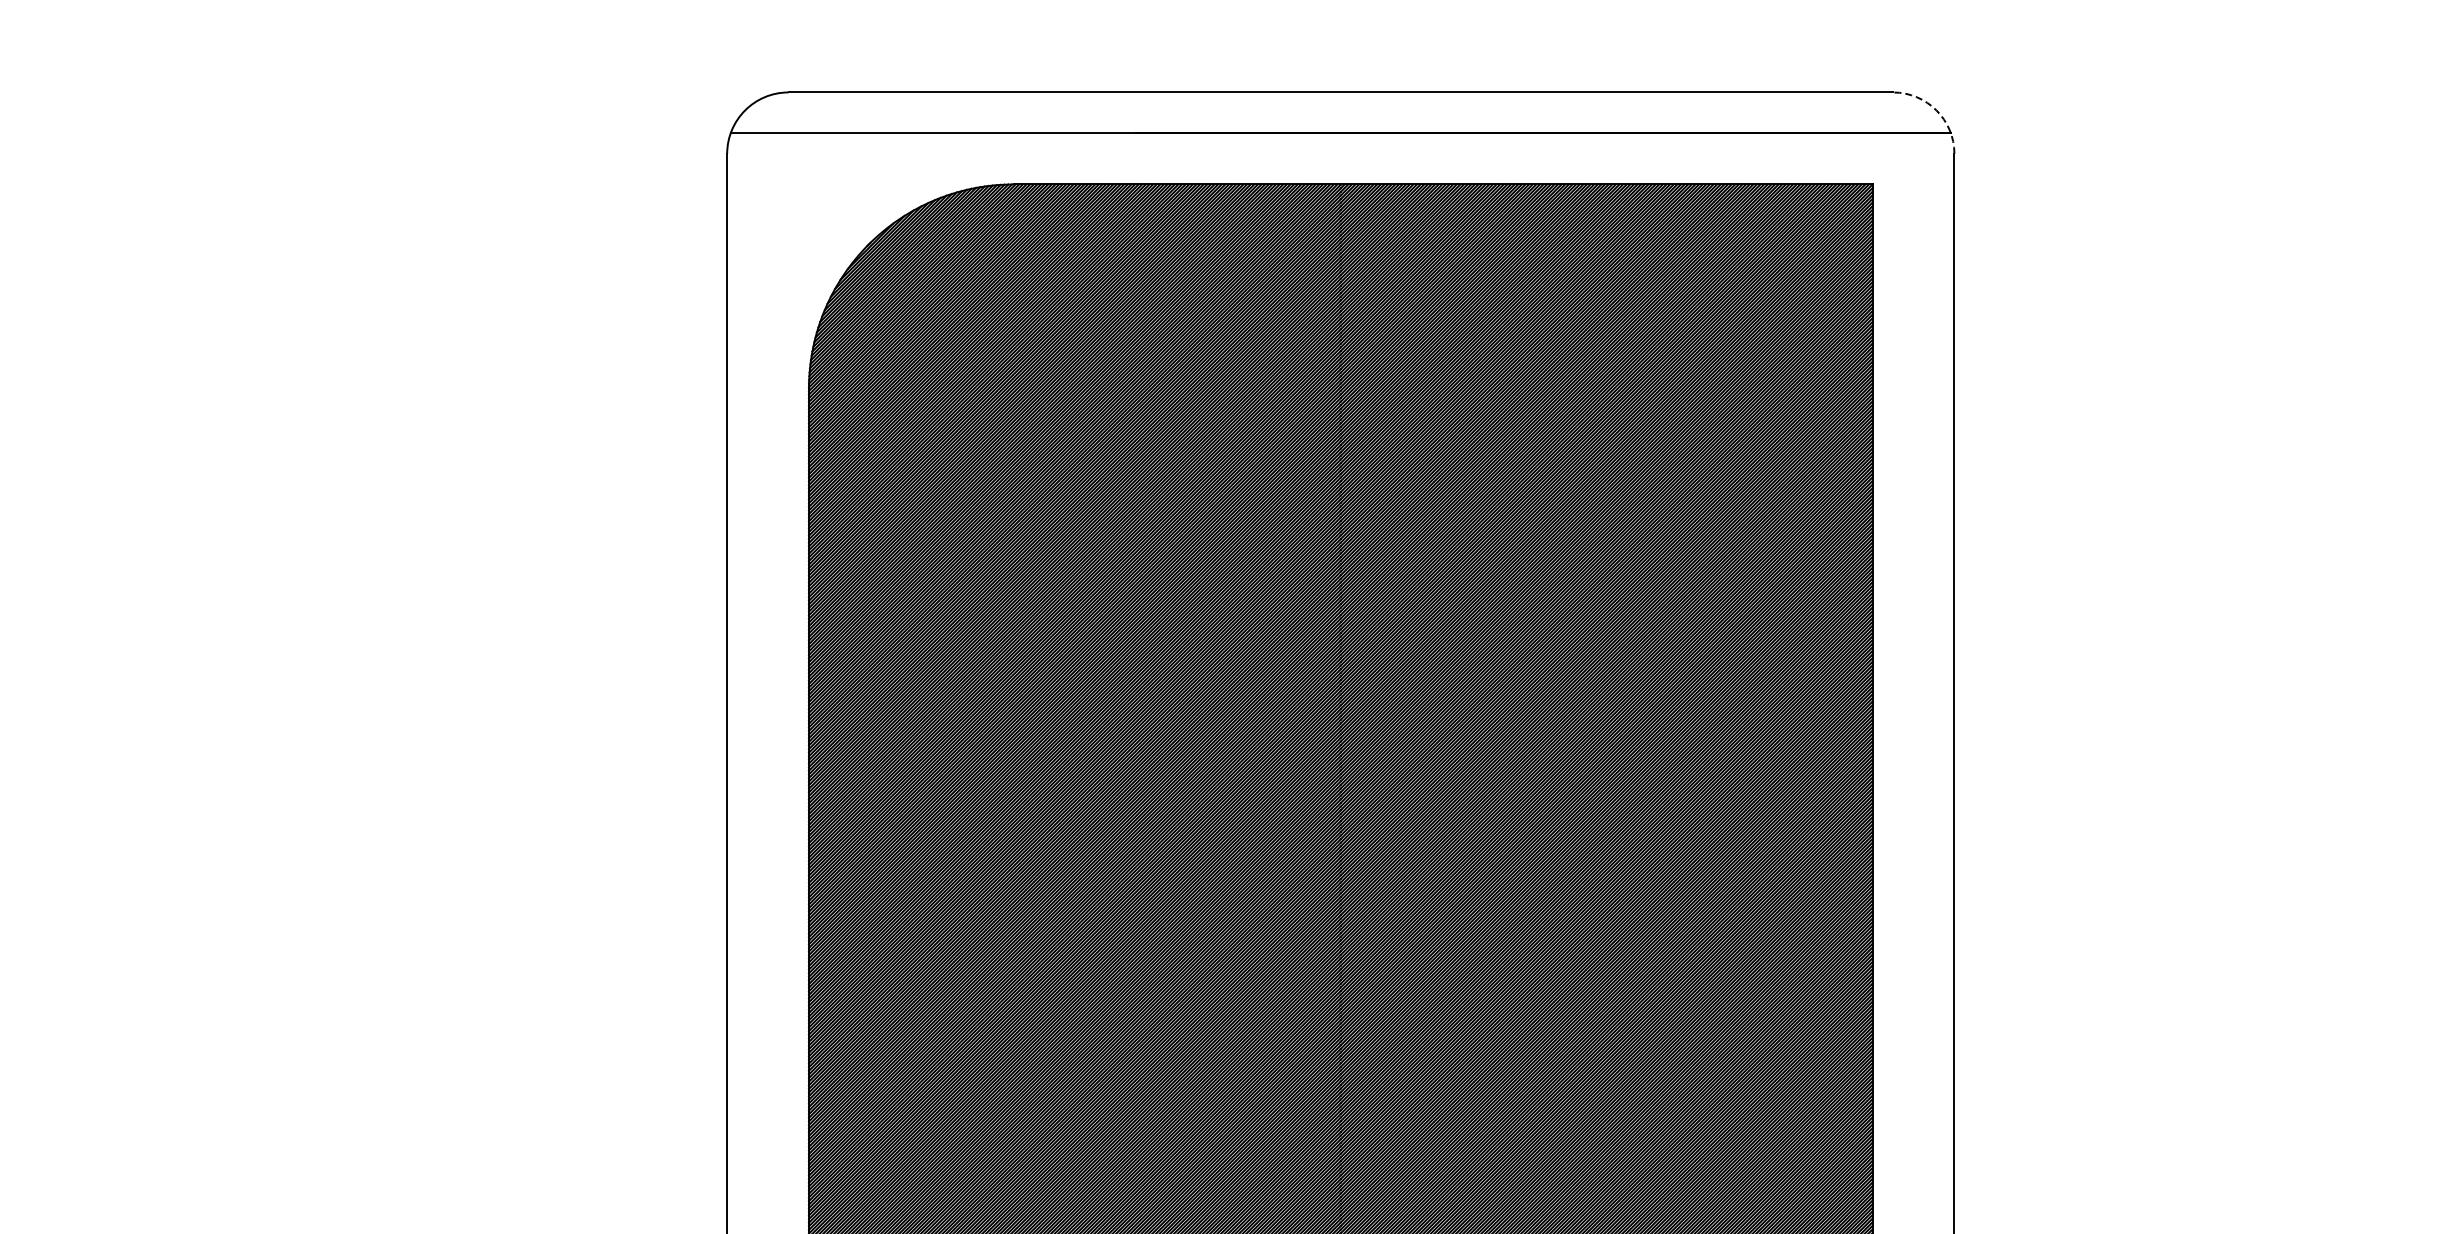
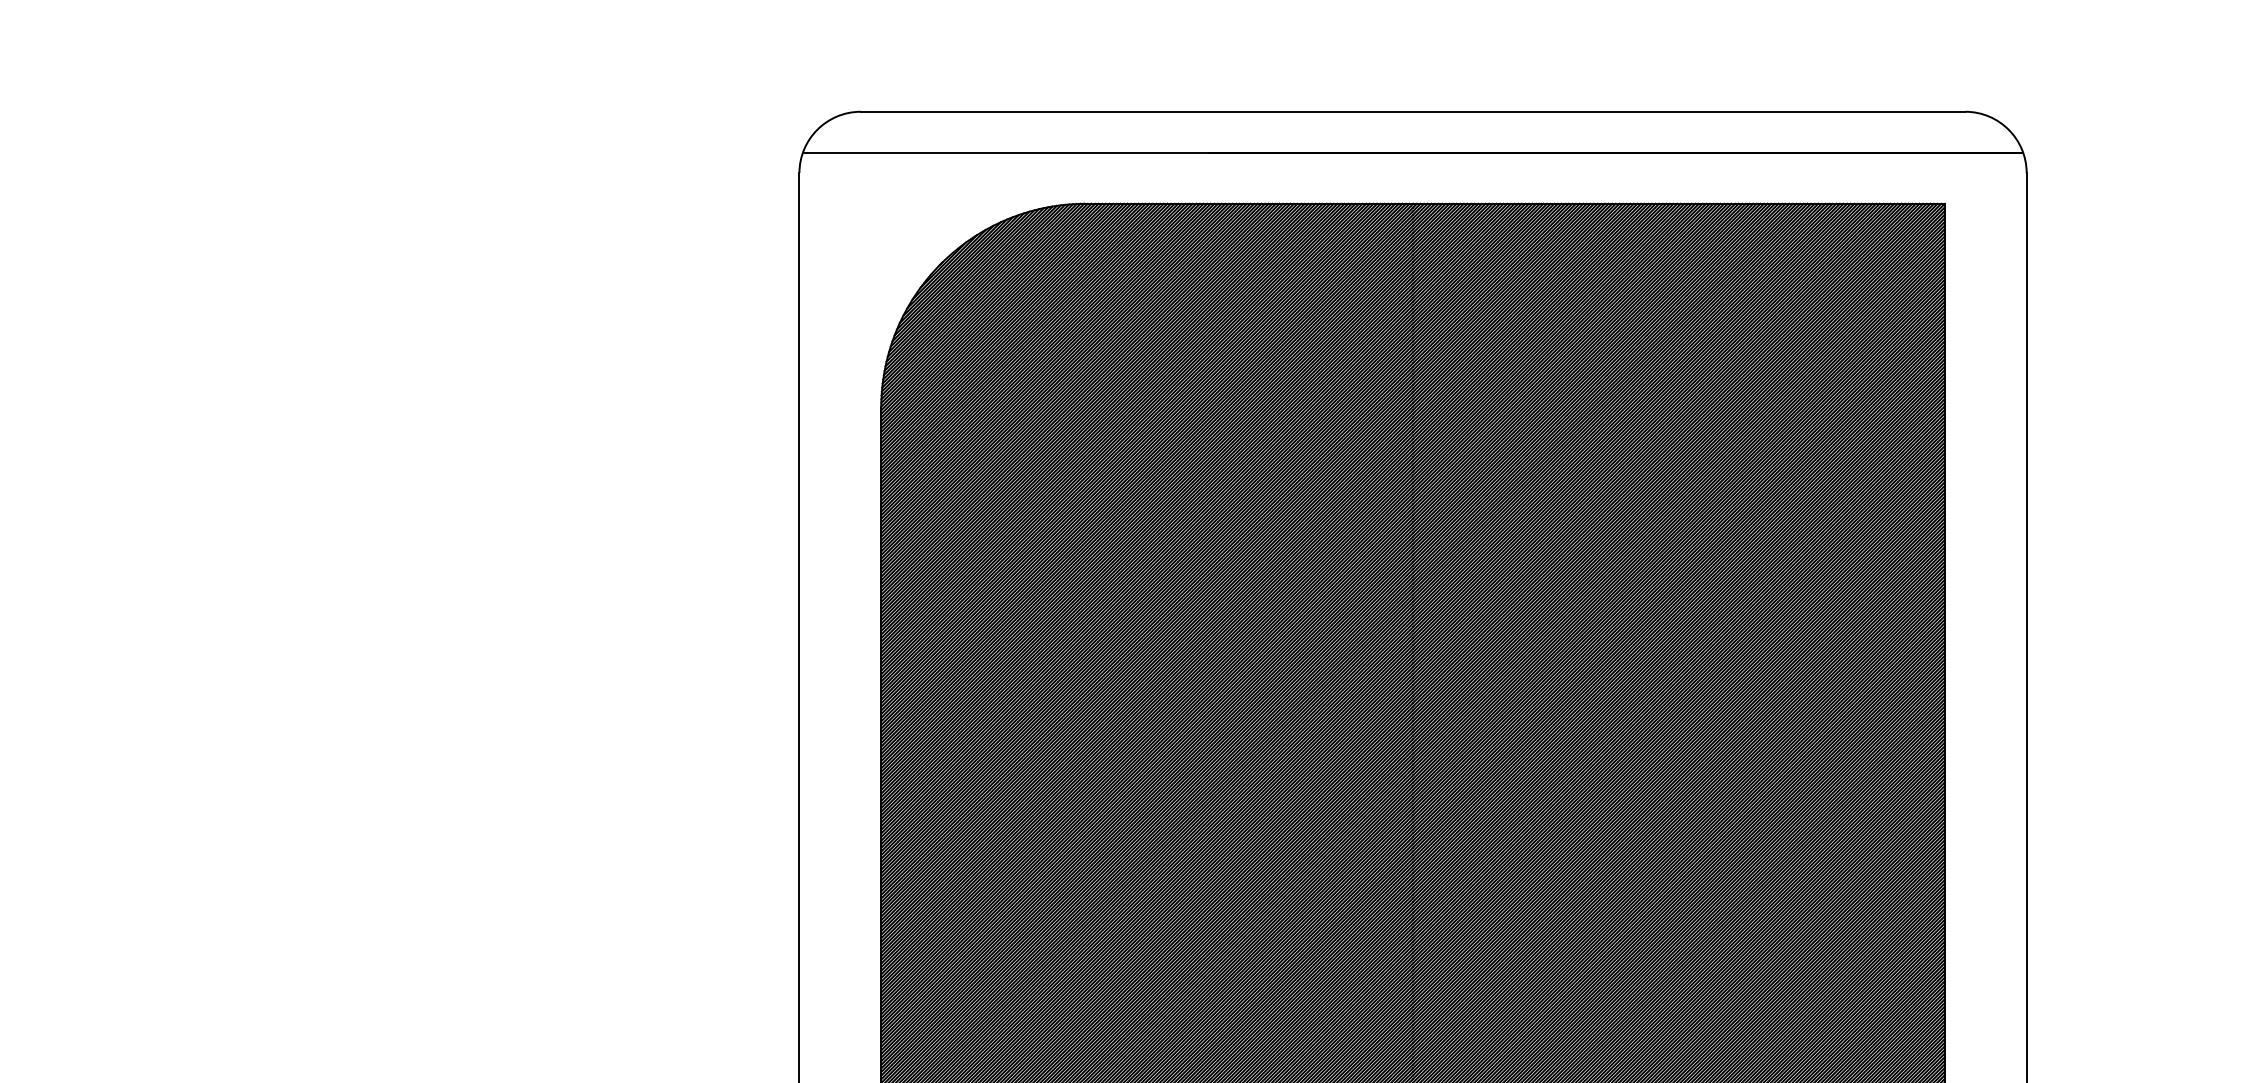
arc: (1936, 110) -> (2008, 129), dashed -> solid

